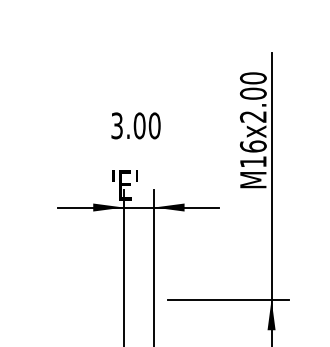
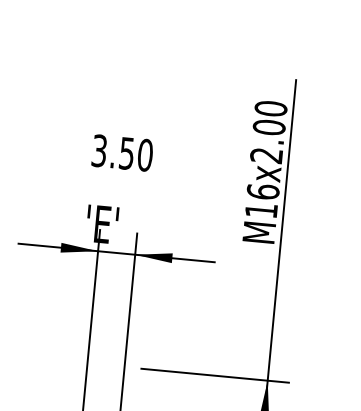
text: (139, 125) -> (126, 153), 3.00 -> 3.50

